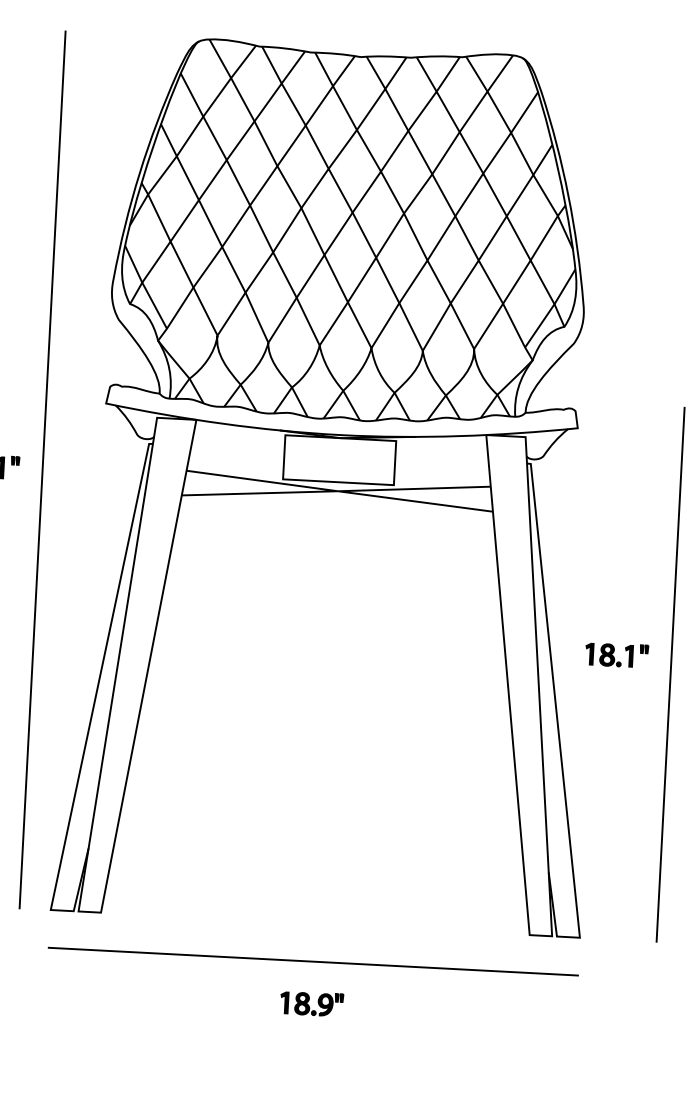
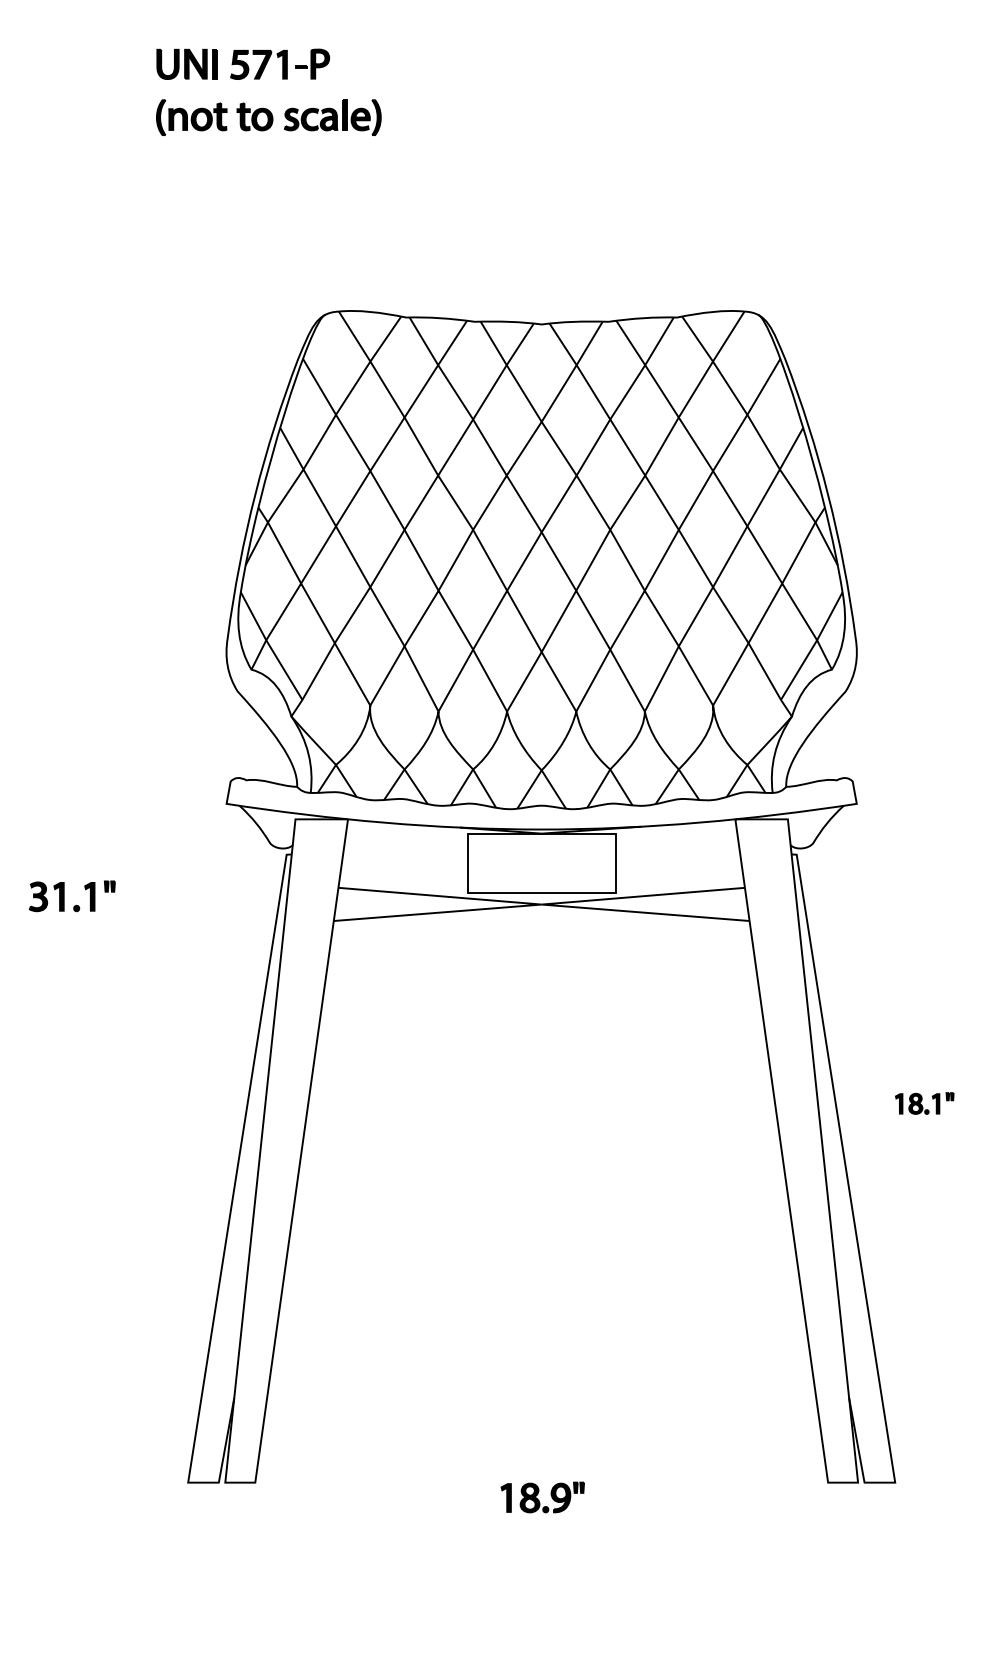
line: (42, 469) -> (146, 896), removed
part: (616, 655) -> (924, 1103), size x0.7
line: (313, 961) -> (541, 1533), removed
part: (311, 1003) -> (542, 1497), moved

